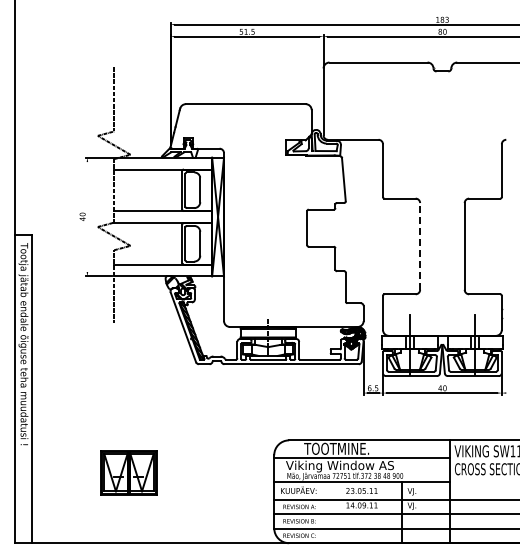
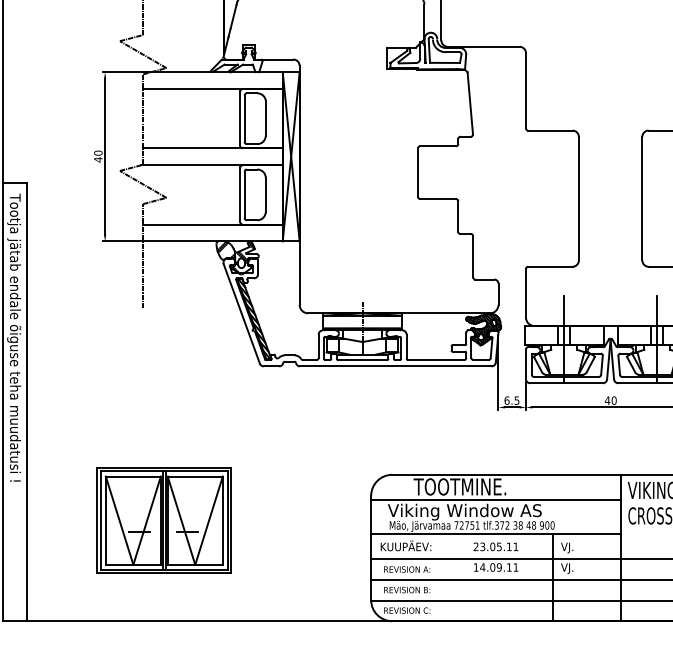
line: (87, 217) -> (105, 157), added
line: (420, 245) -> (579, 197), dashed -> solid
part: (128, 472) -> (163, 520), size x1.67

